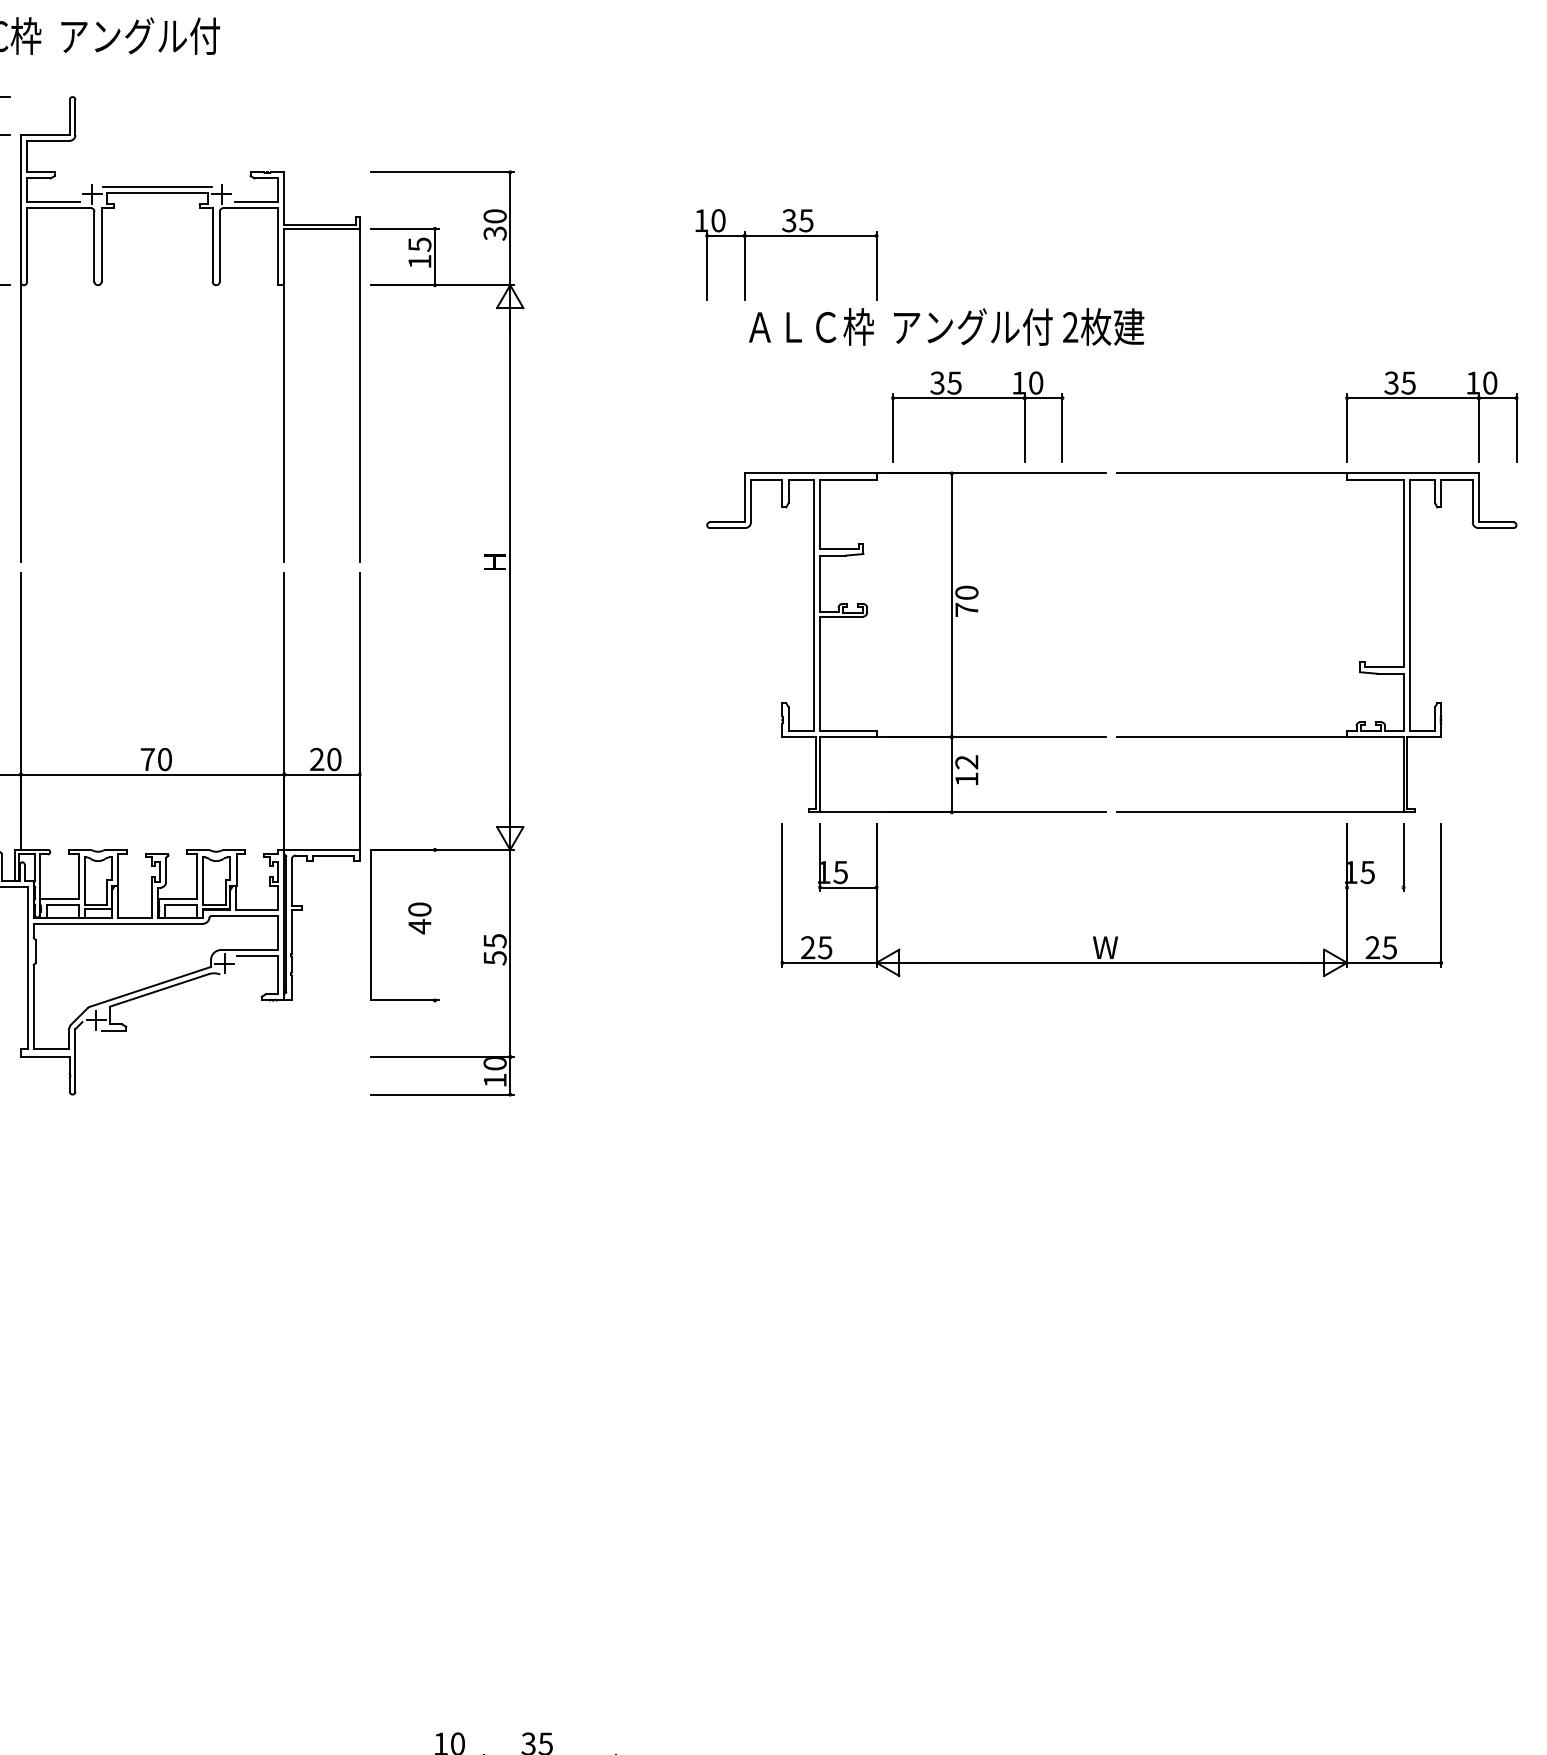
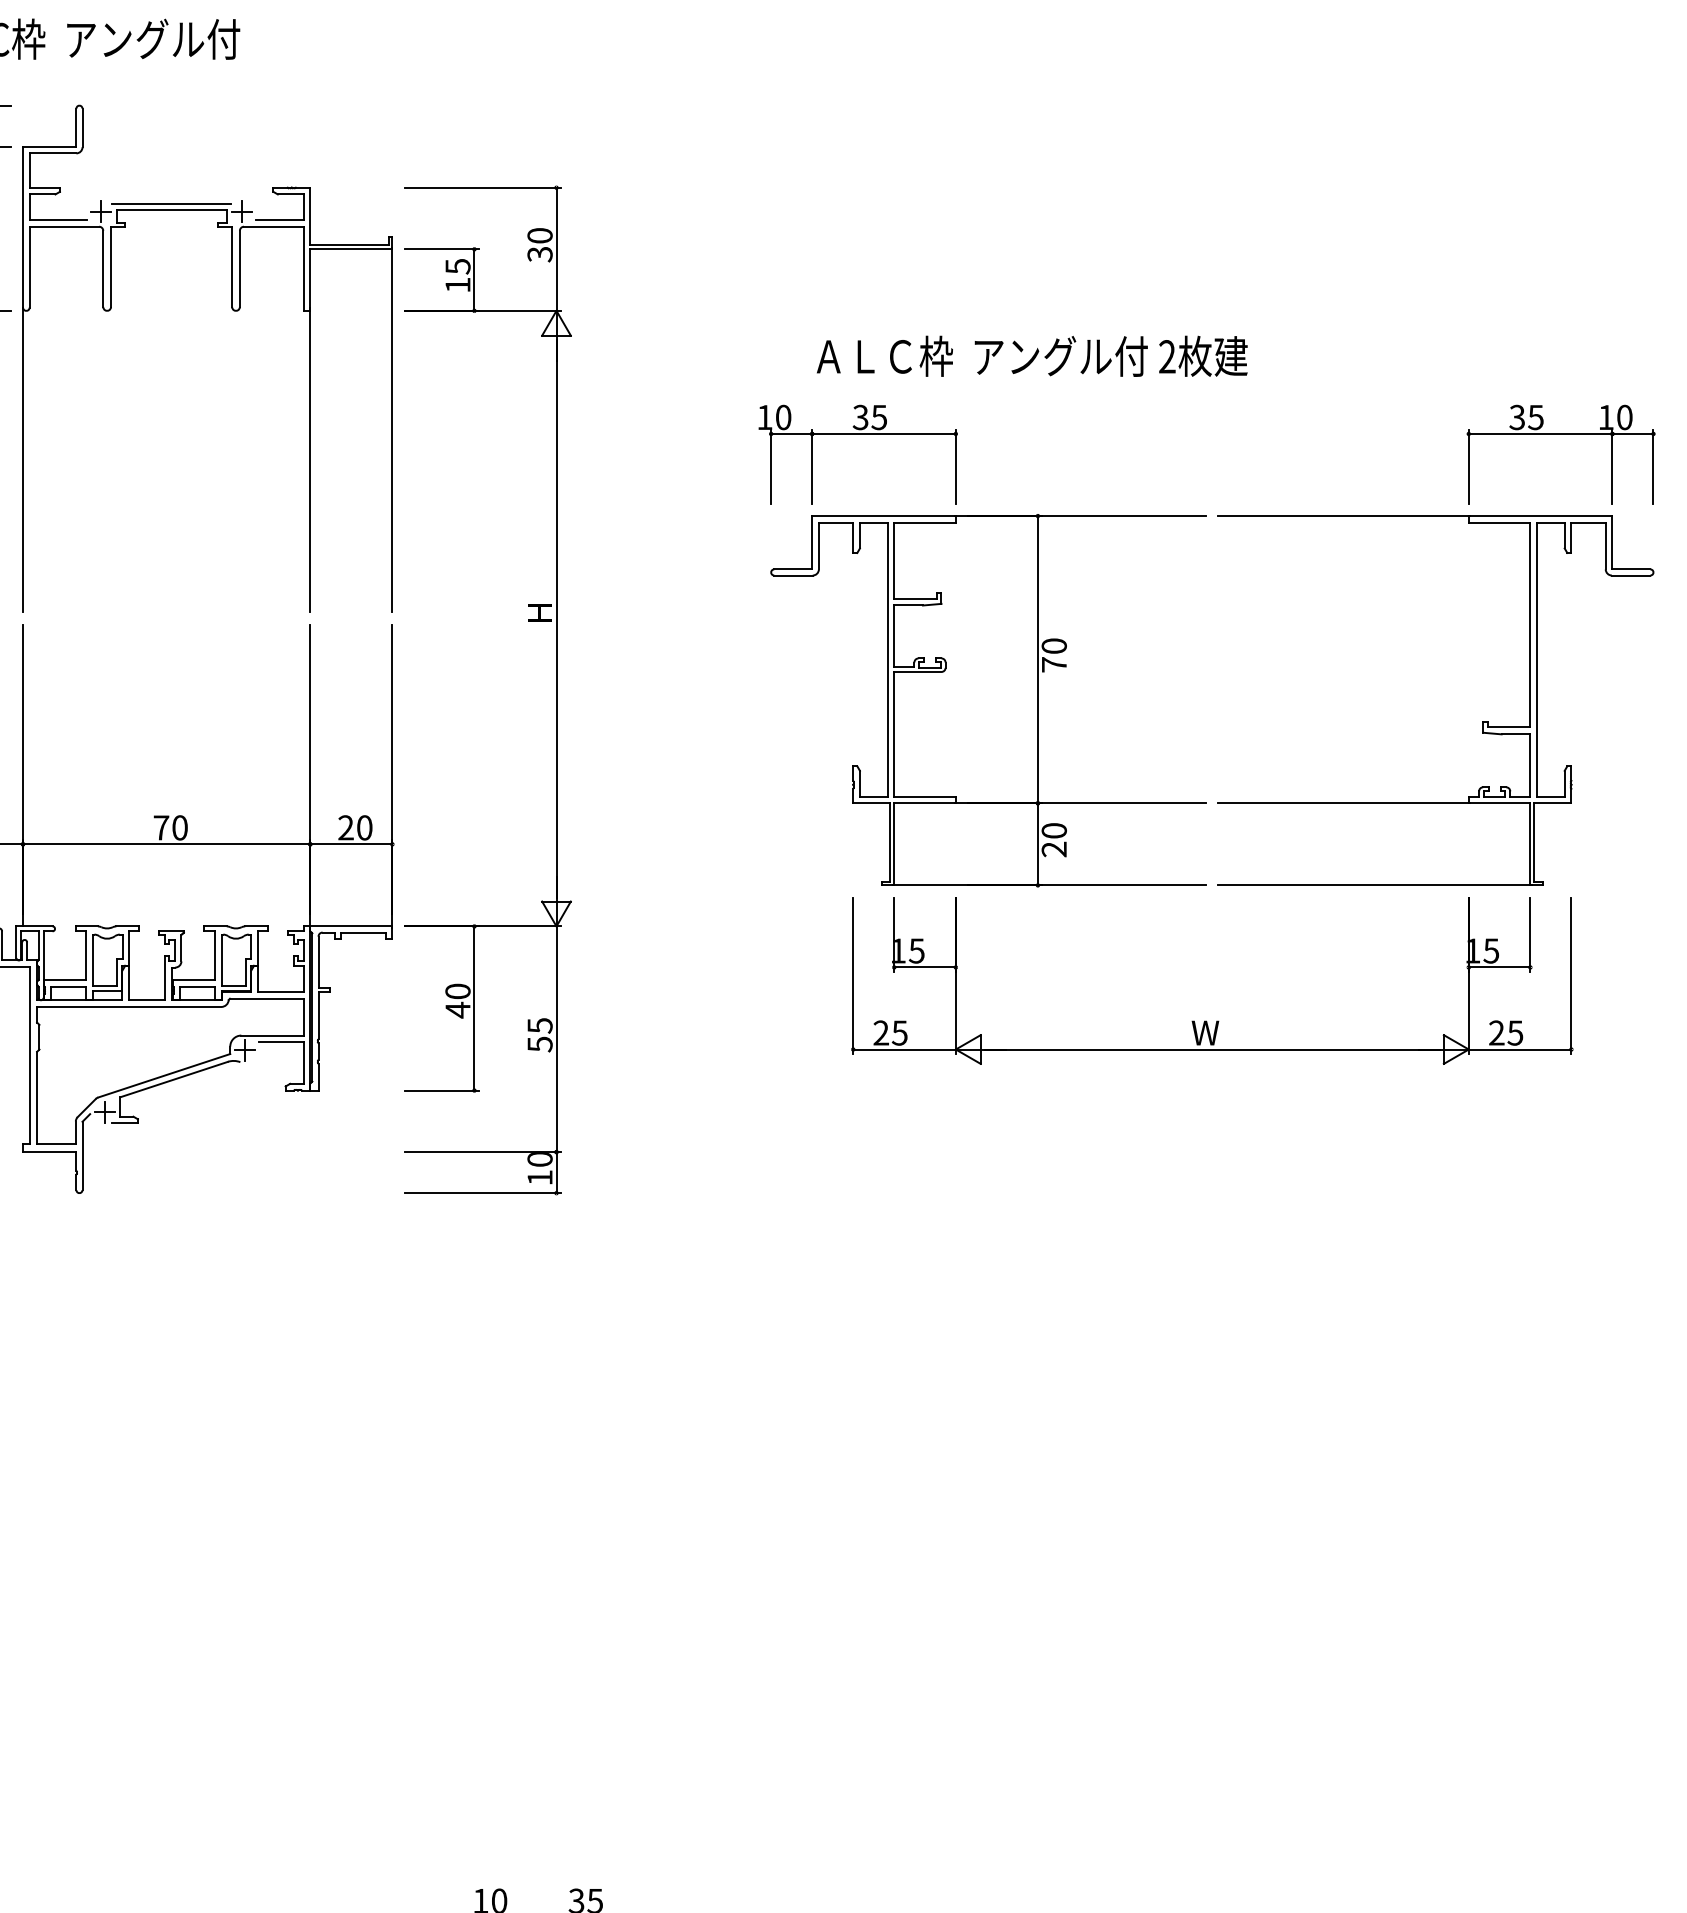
part: (786, 236) -> (857, 434), moved
part: (977, 398) -> (1065, 434), removed
text: (966, 771) -> (1053, 840), 12 -> 20
line: (1375, 887) -> (1499, 967), added
line: (370, 925) -> (474, 1008), moved

